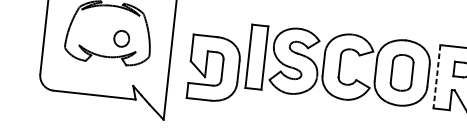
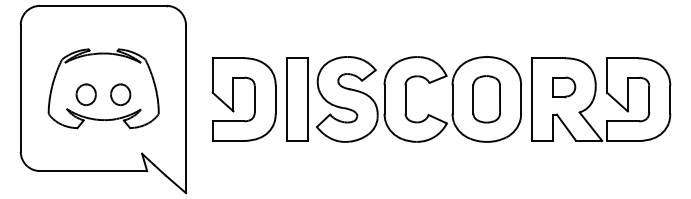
part: (94, 35) -> (85, 94), added
part: (206, 67) -> (233, 99), moved
line: (437, 77) -> (532, 100), dashed -> solid

